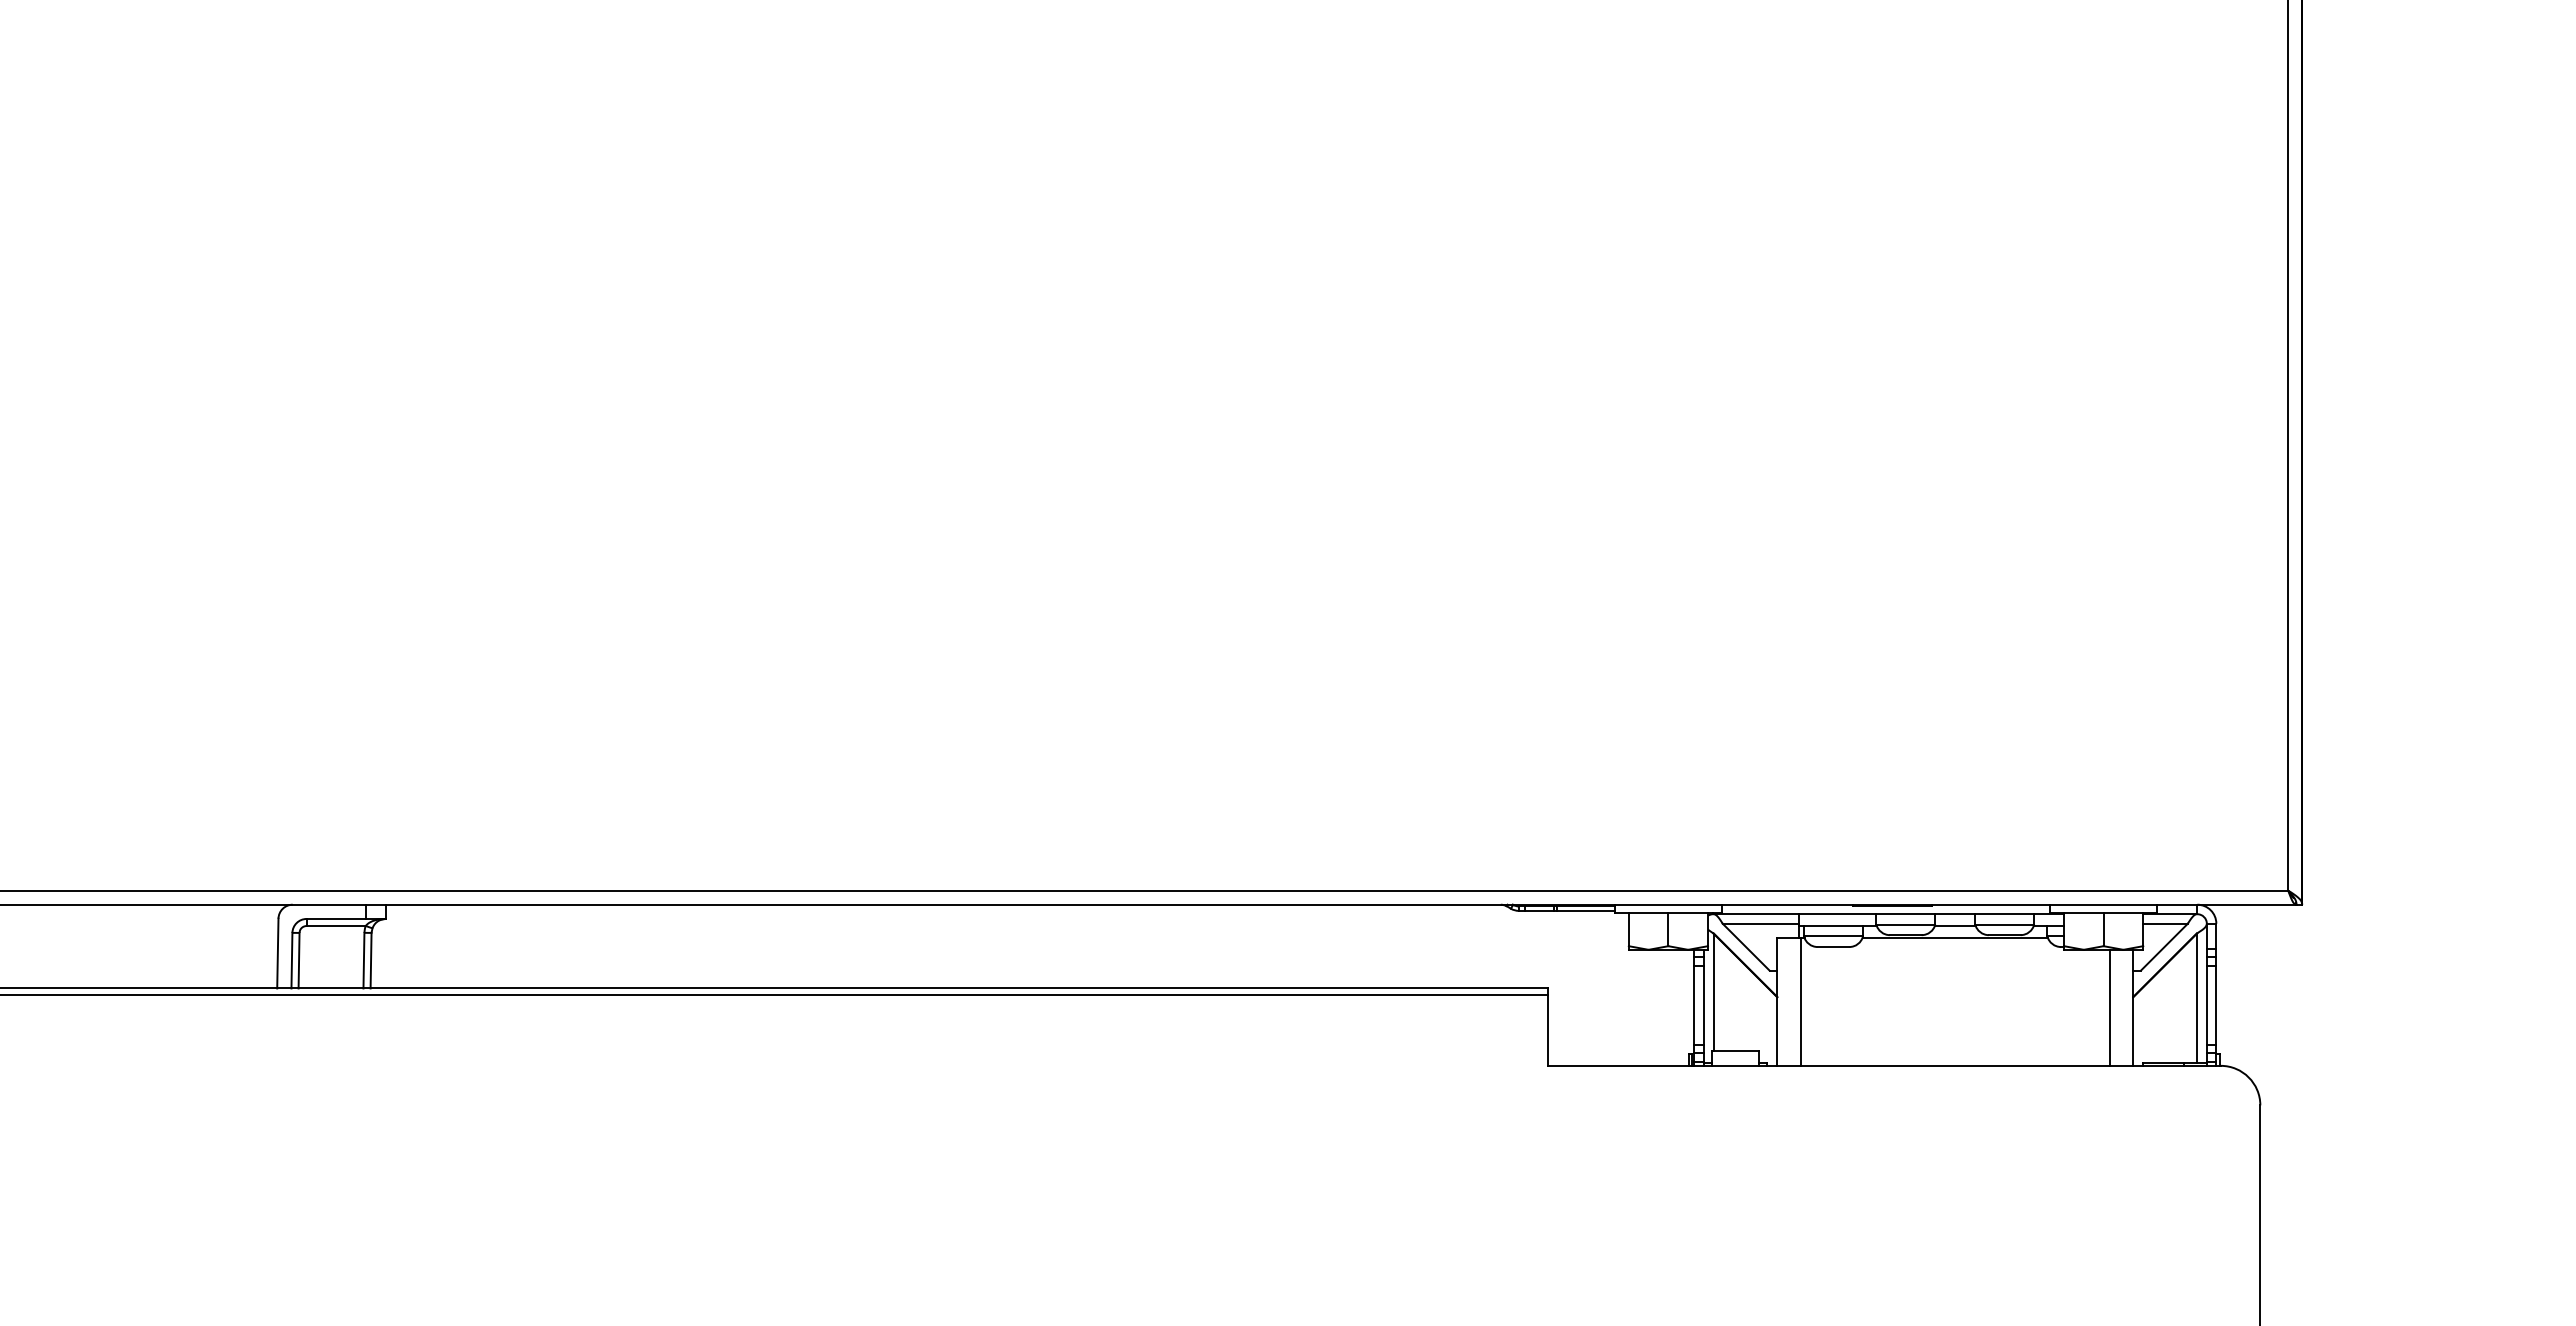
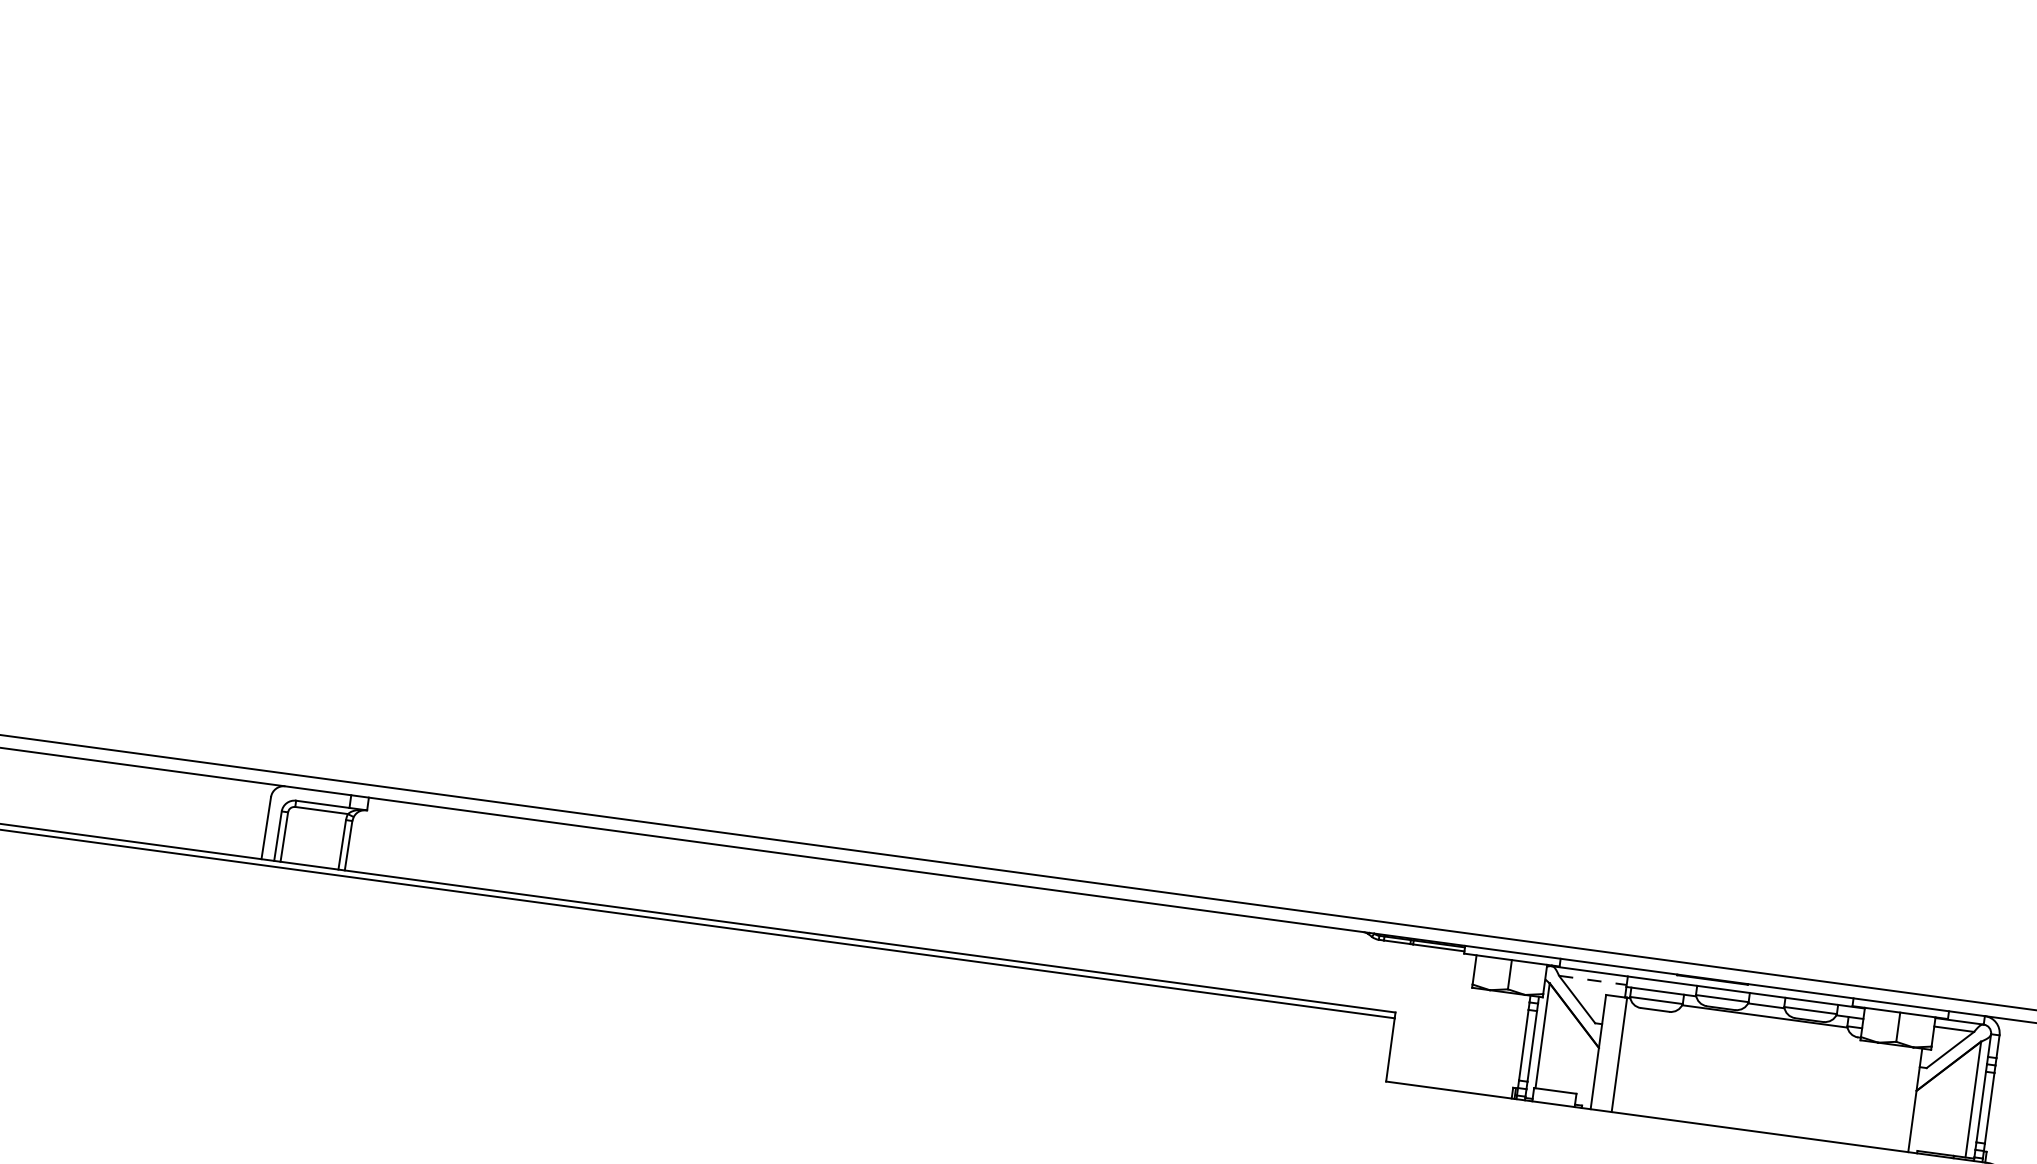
line: (1760, 923) -> (1592, 980), solid -> dashed
line: (2109, 1007) -> (1894, 1097), removed

